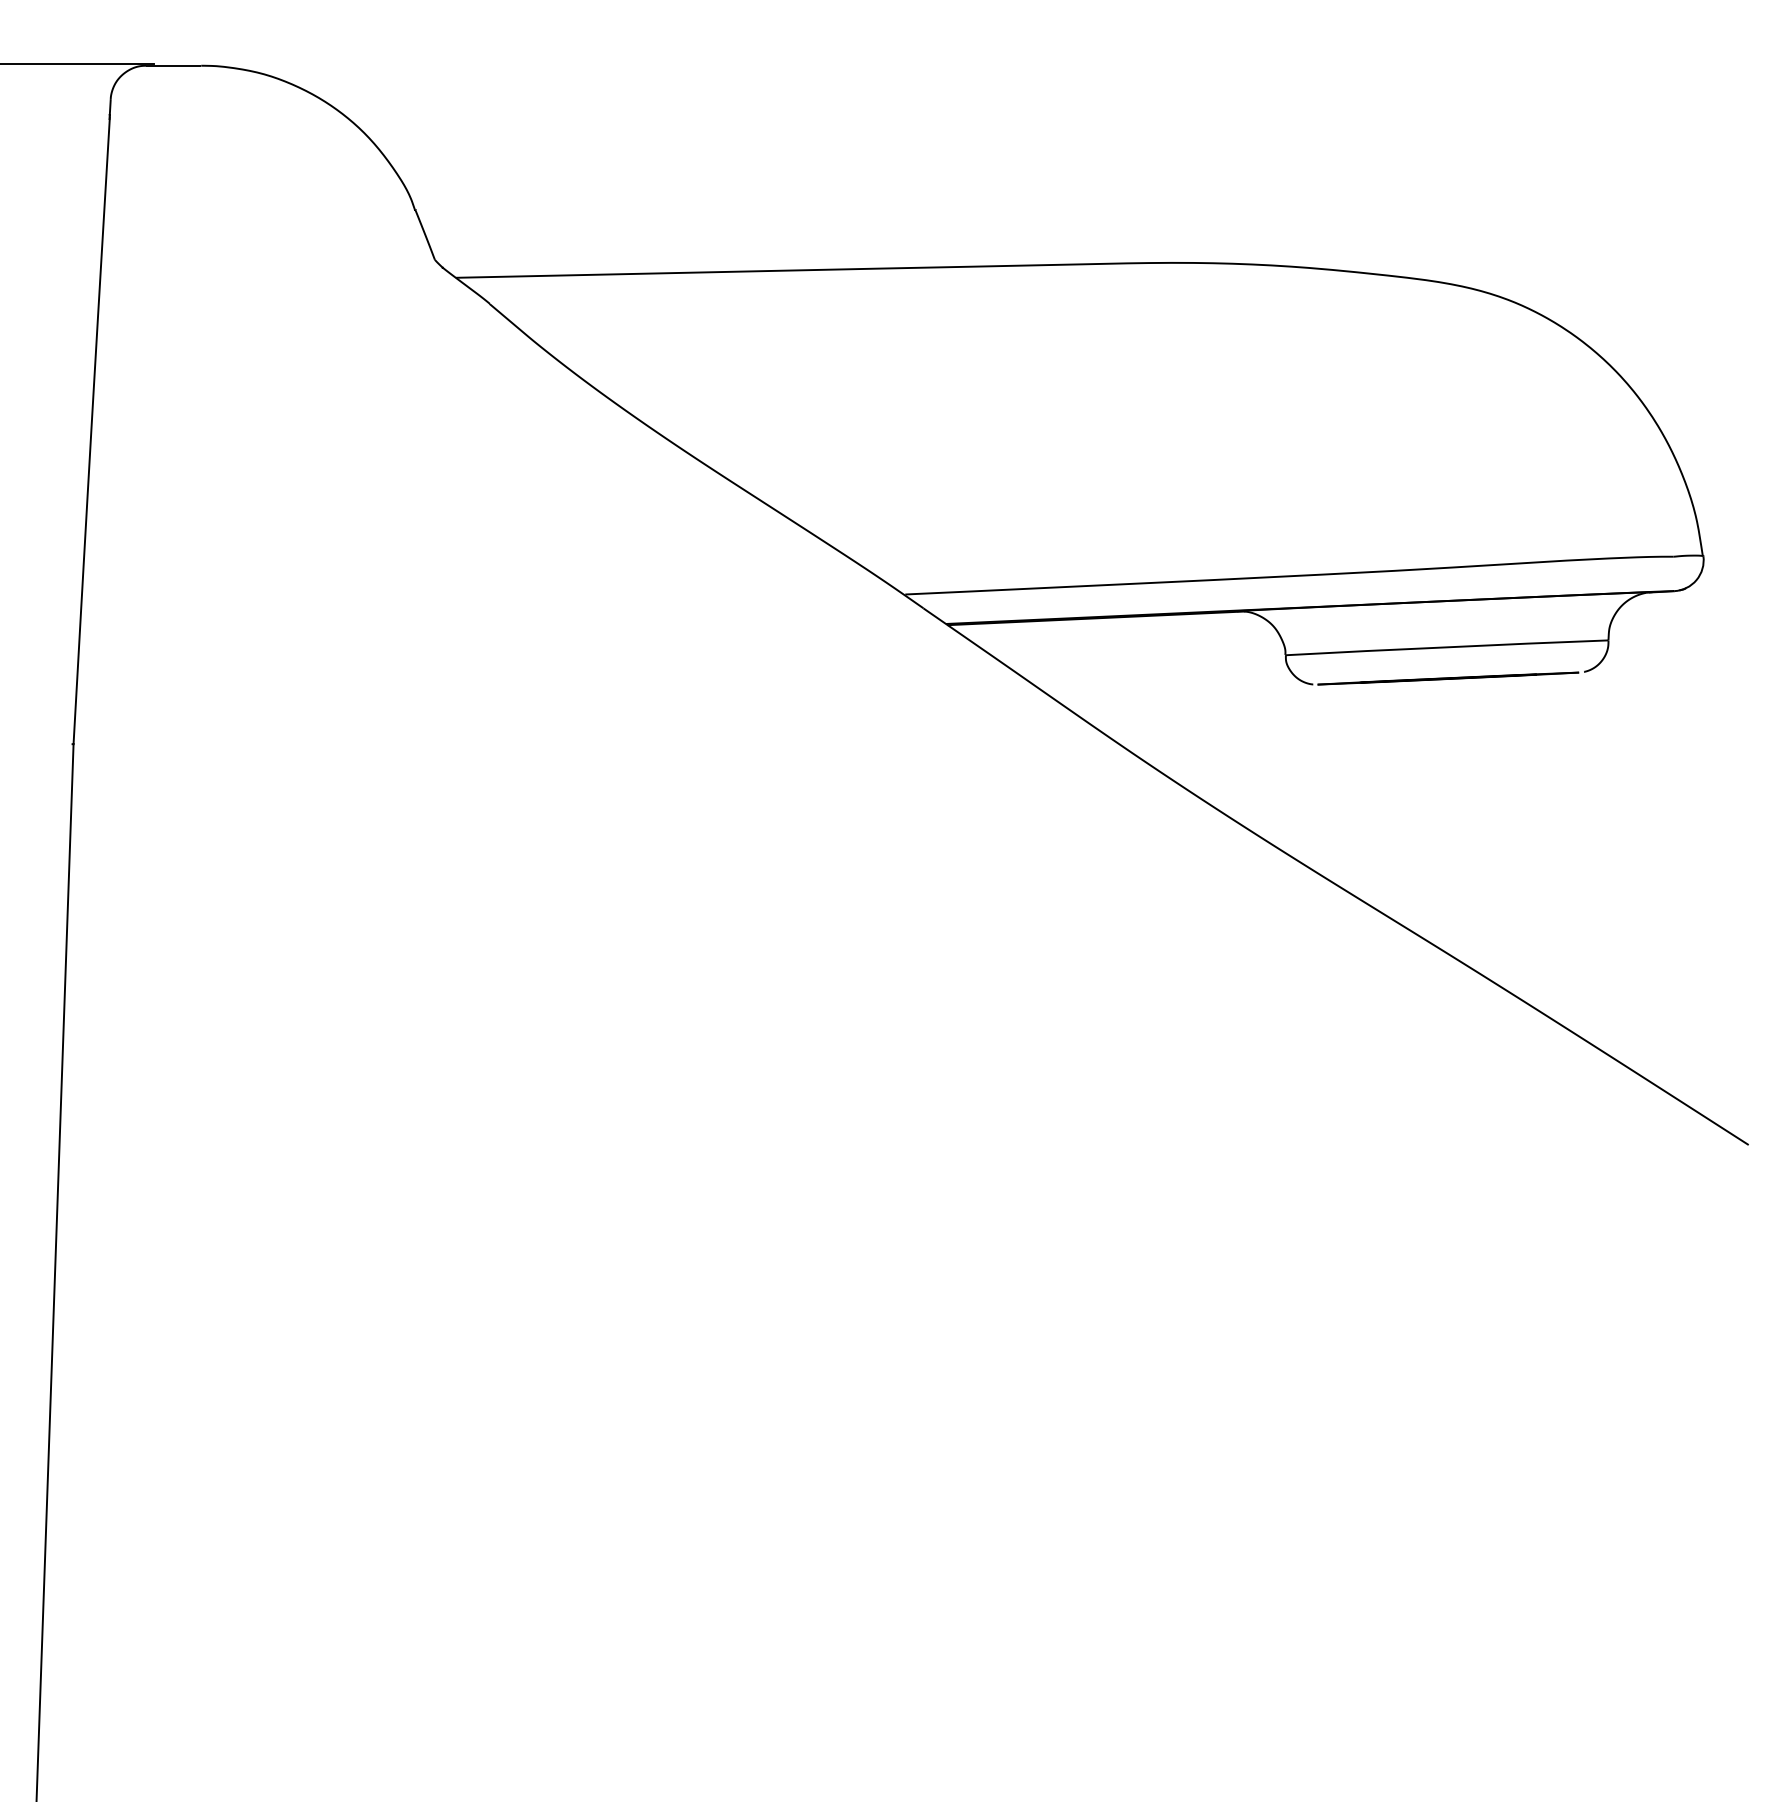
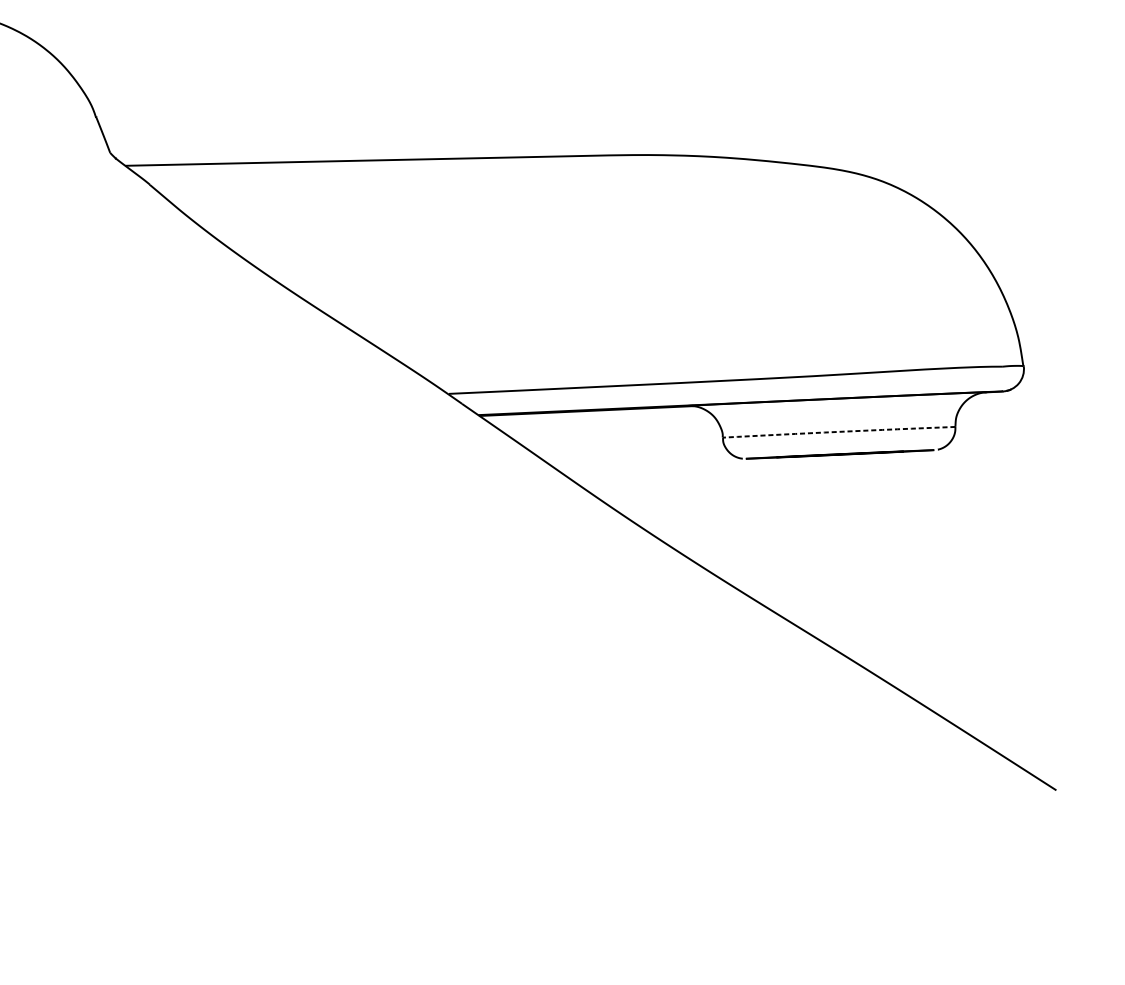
arc: (1446, 647) -> (838, 432), solid -> dashed

